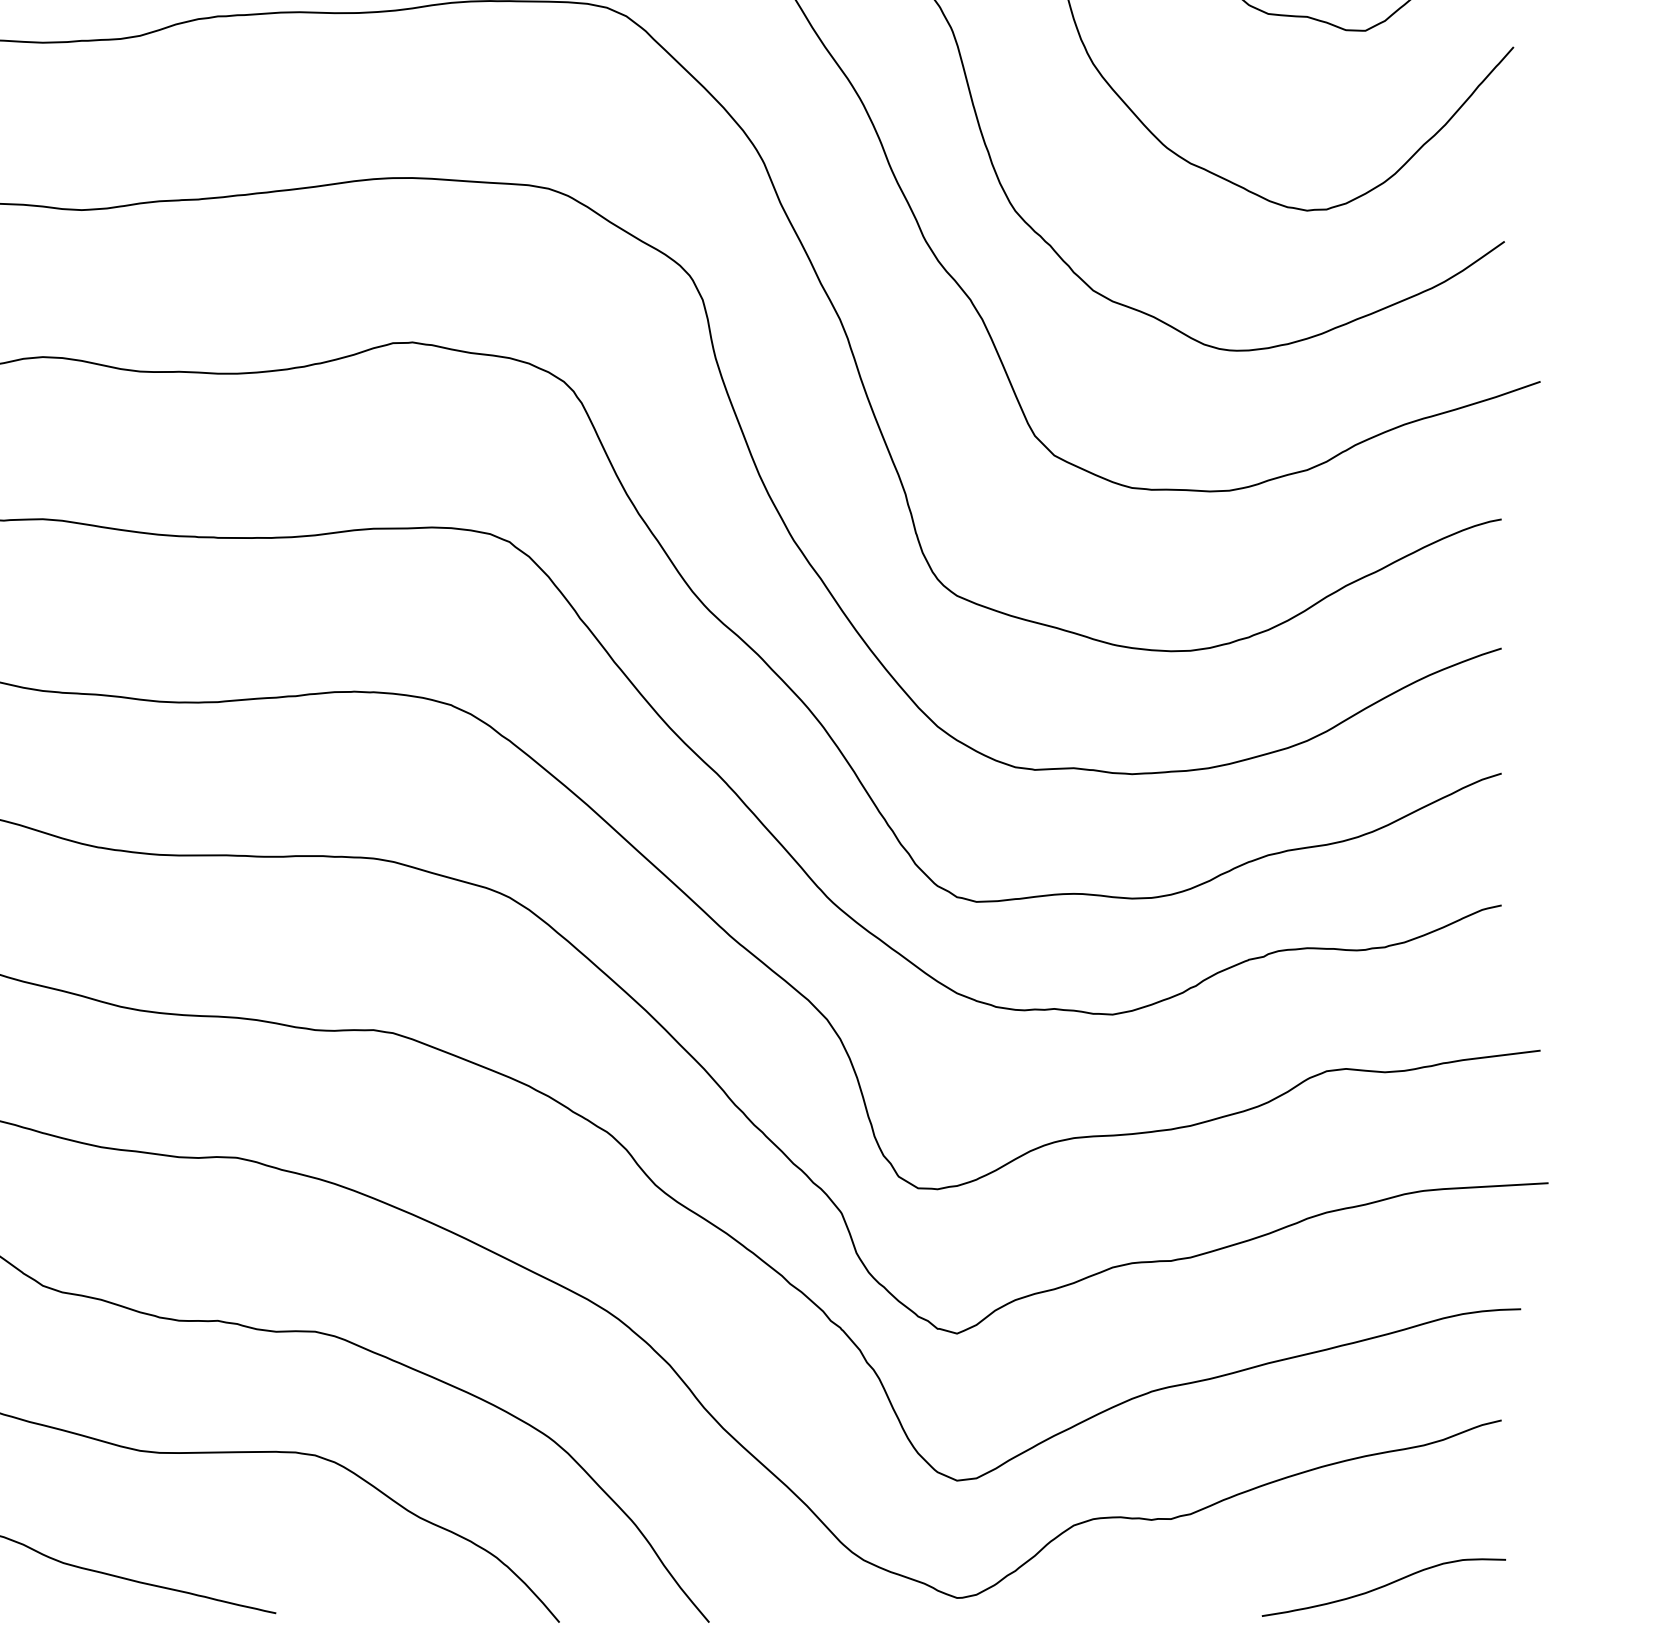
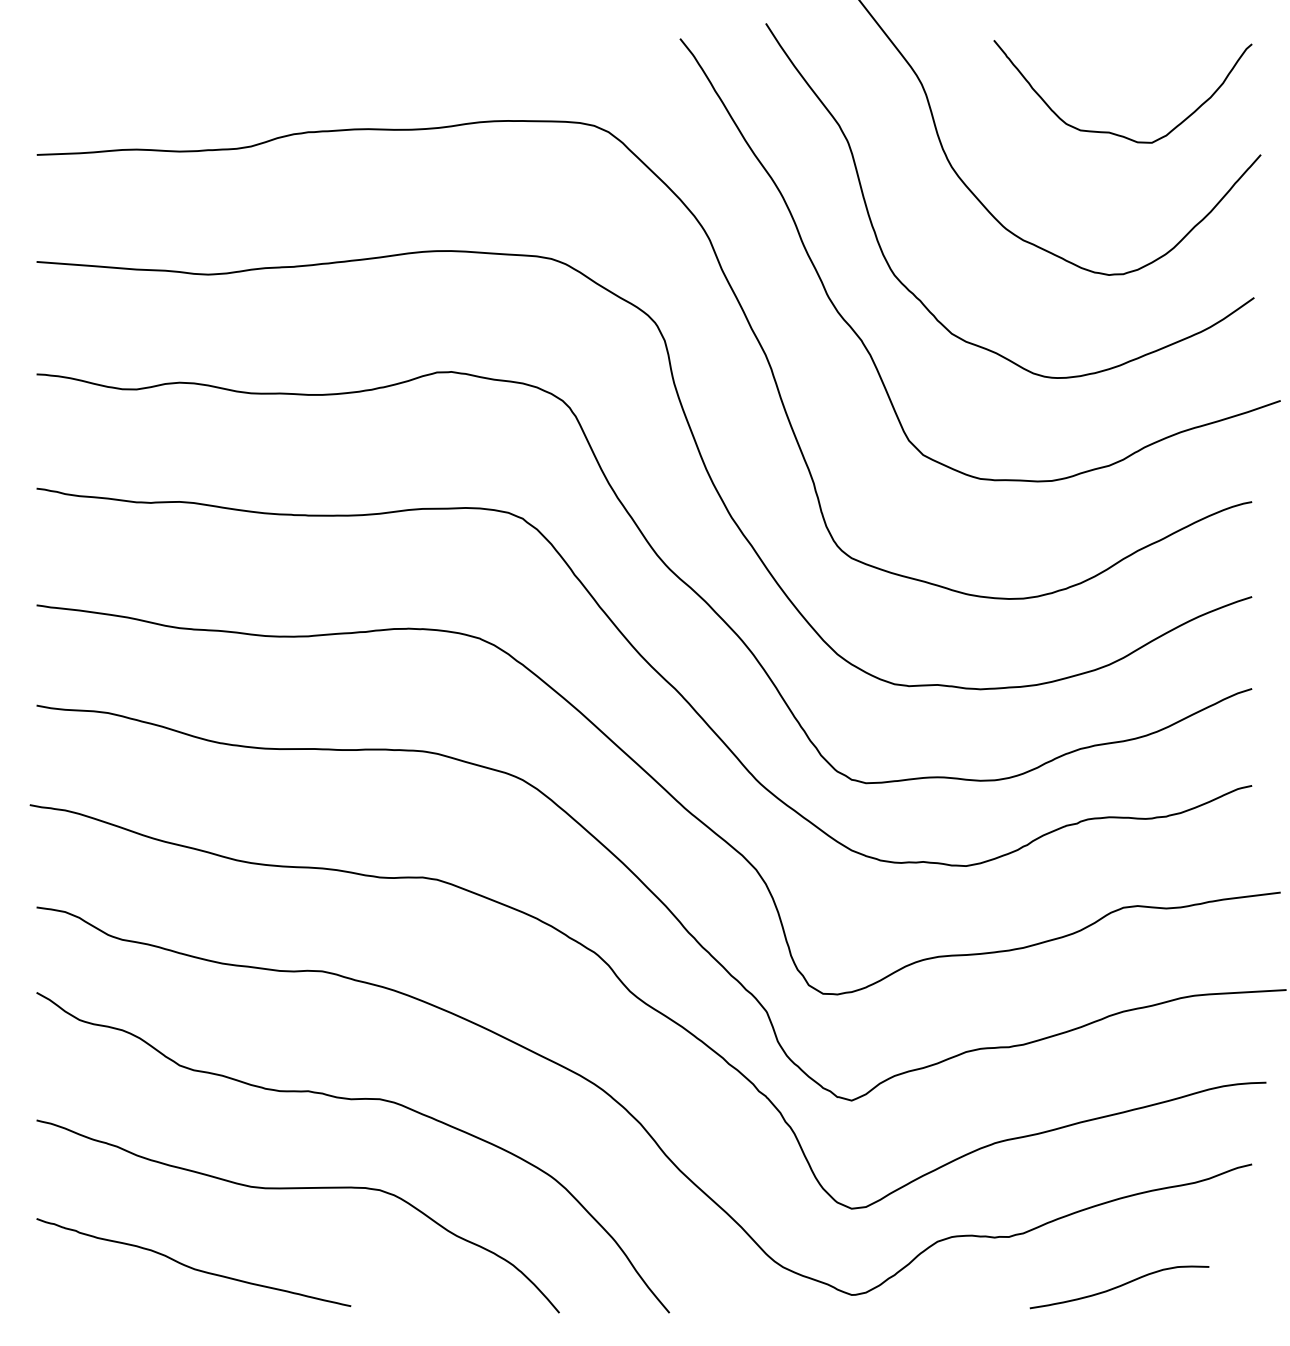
curve: (1383, 1587) -> (1119, 1287), moved

